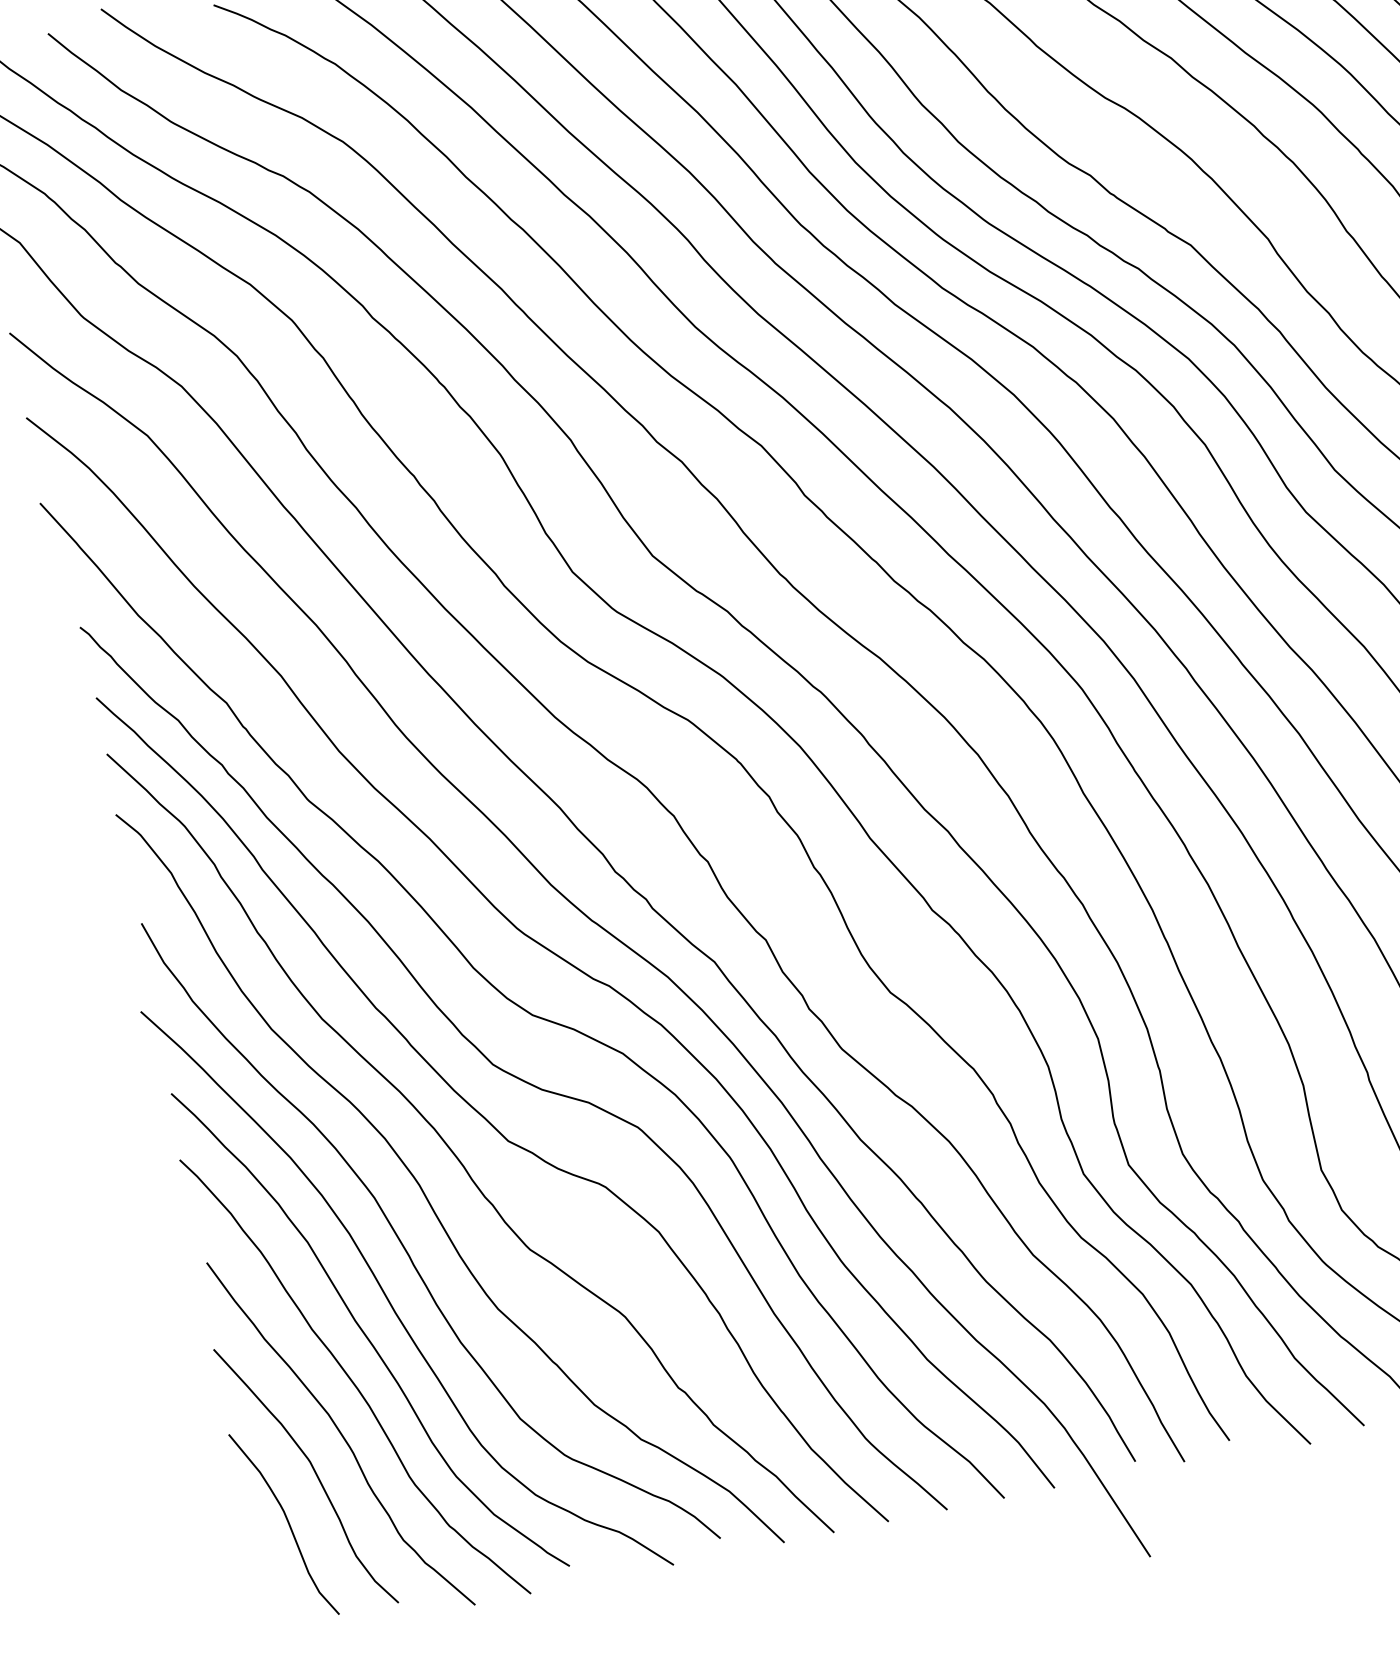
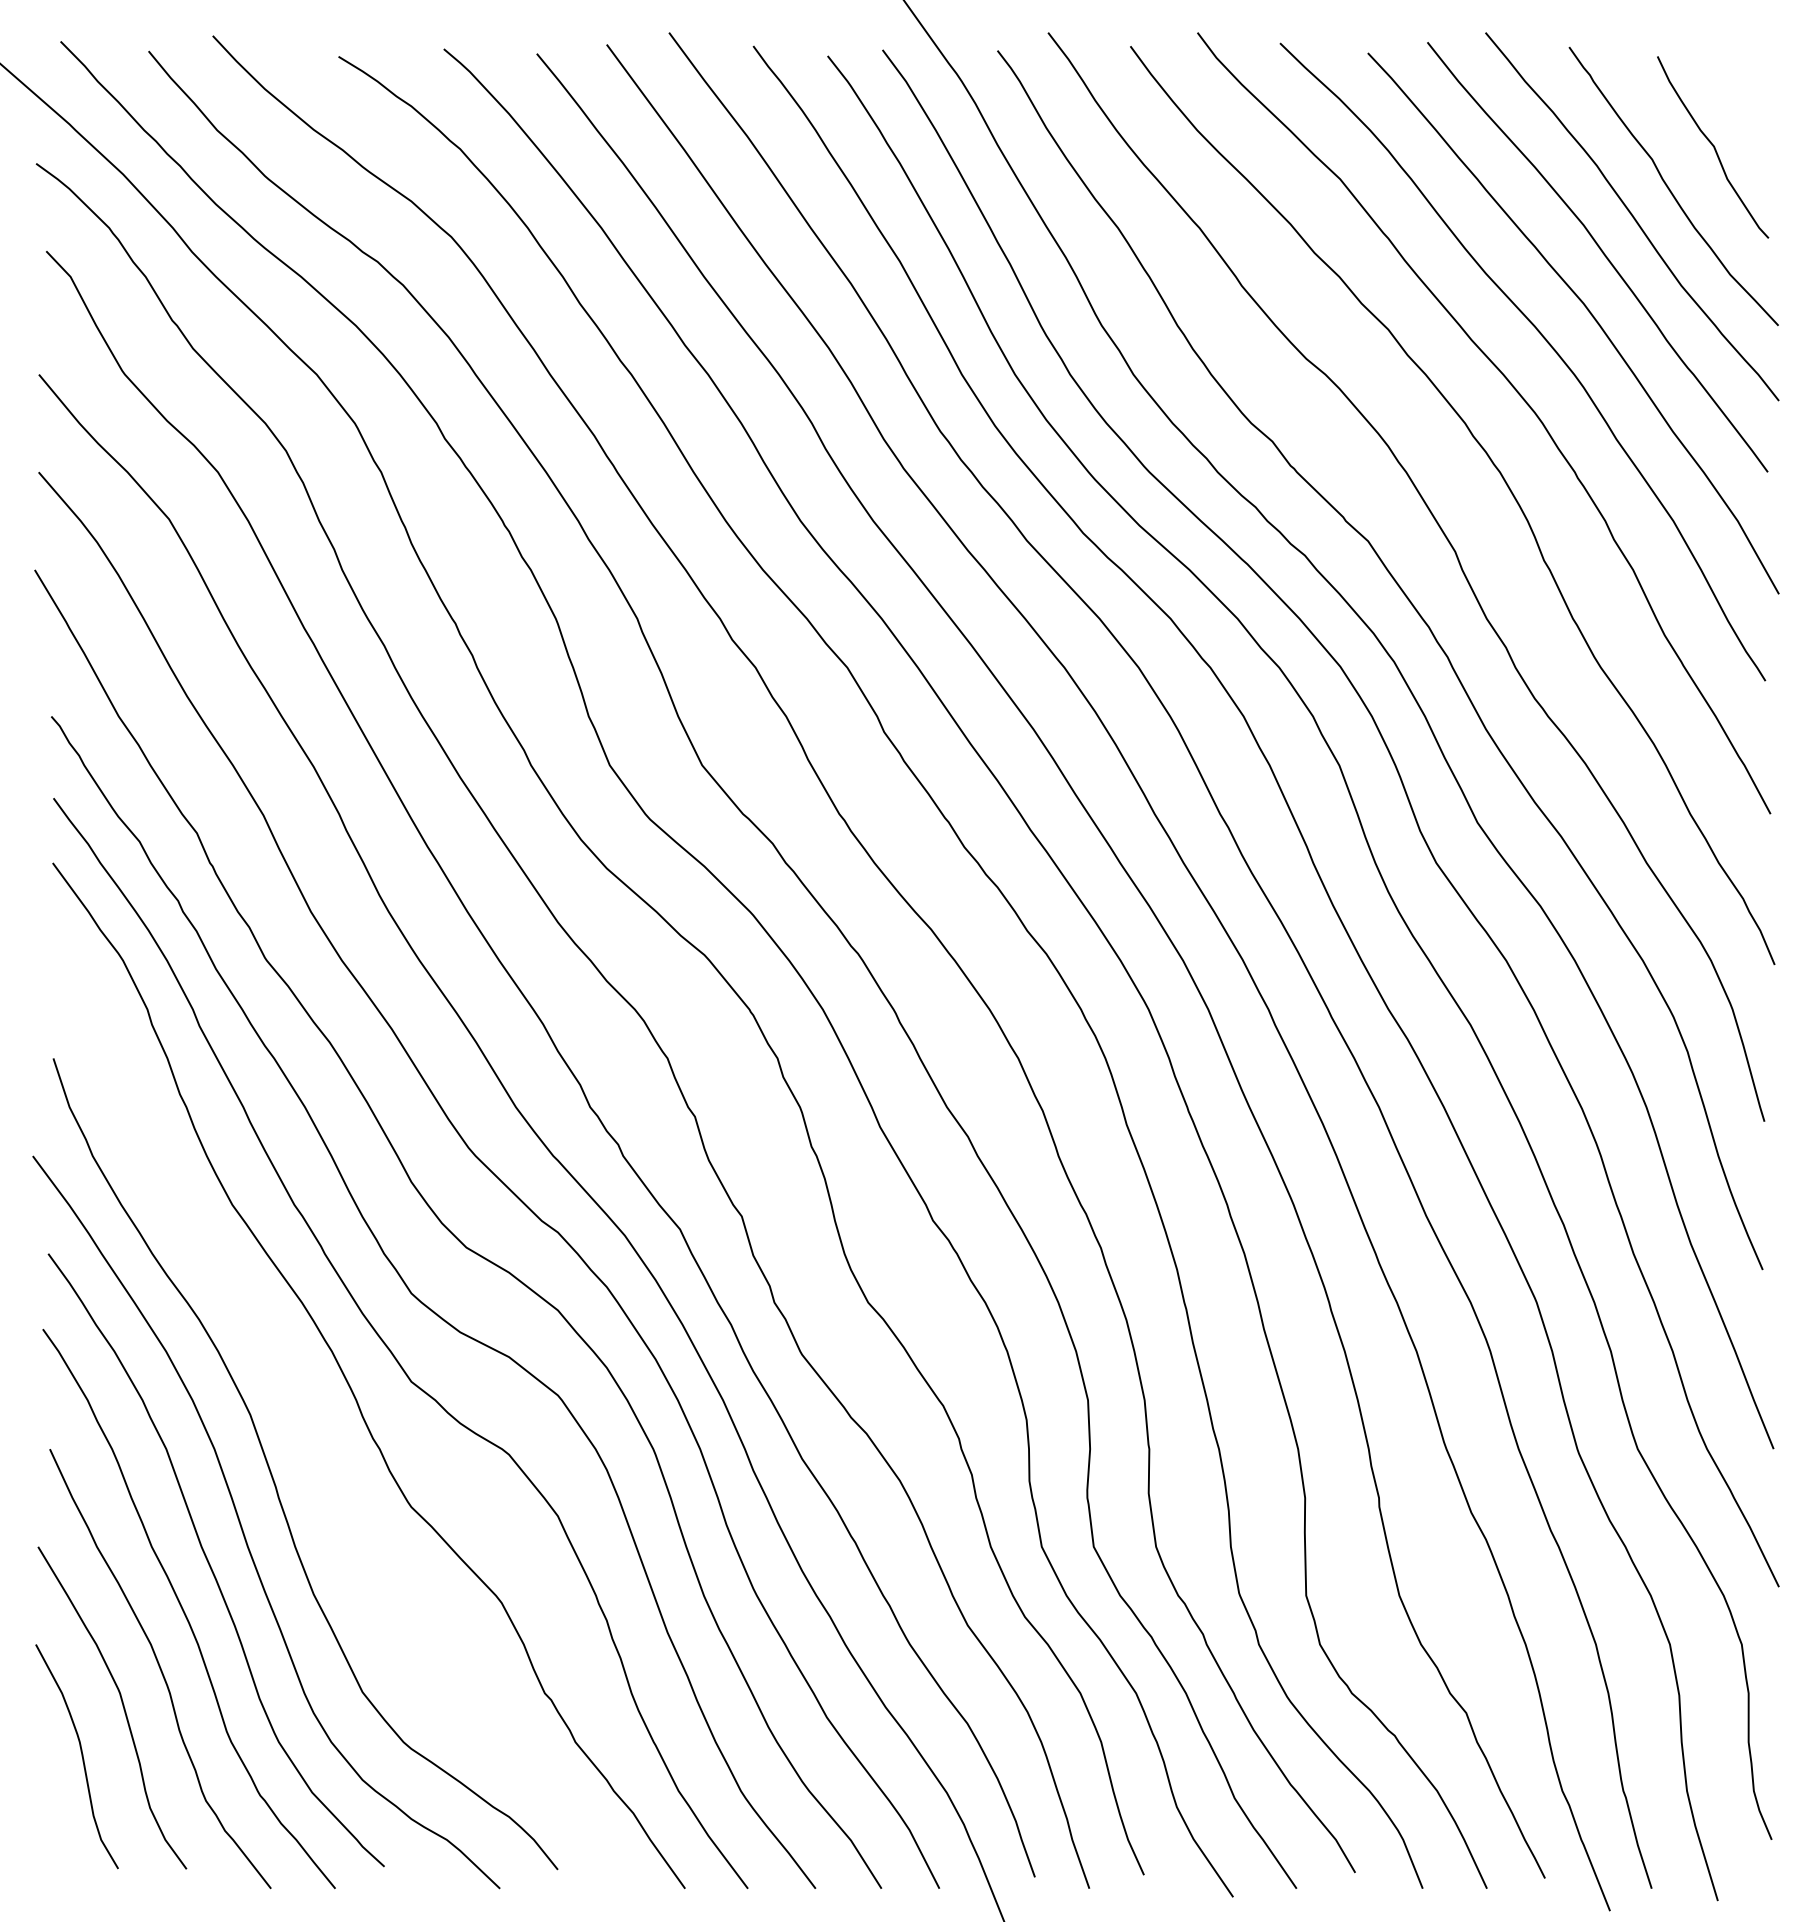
curve: (423, 1190) -> (306, 1417), removed

